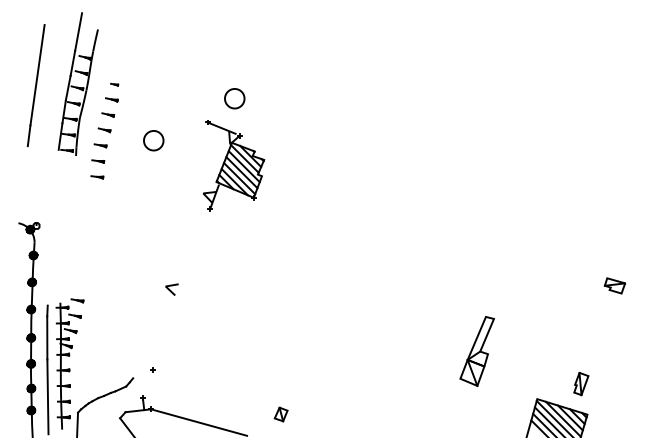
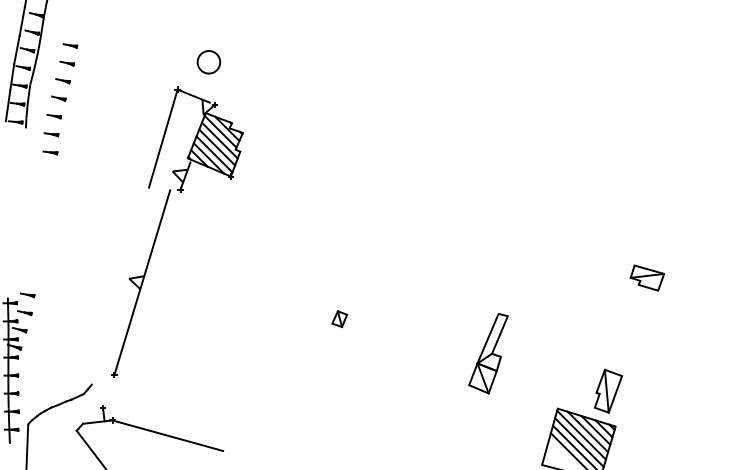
part: (114, 84) -> (70, 45), size x1.67
part: (153, 140) -> (115, 110), removed
line: (194, 164) -> (162, 138), added
part: (614, 285) -> (646, 277), size x1.43
line: (176, 289) -> (141, 282), added
part: (581, 383) -> (608, 390), size x1.67
part: (280, 414) -> (338, 319), moved

